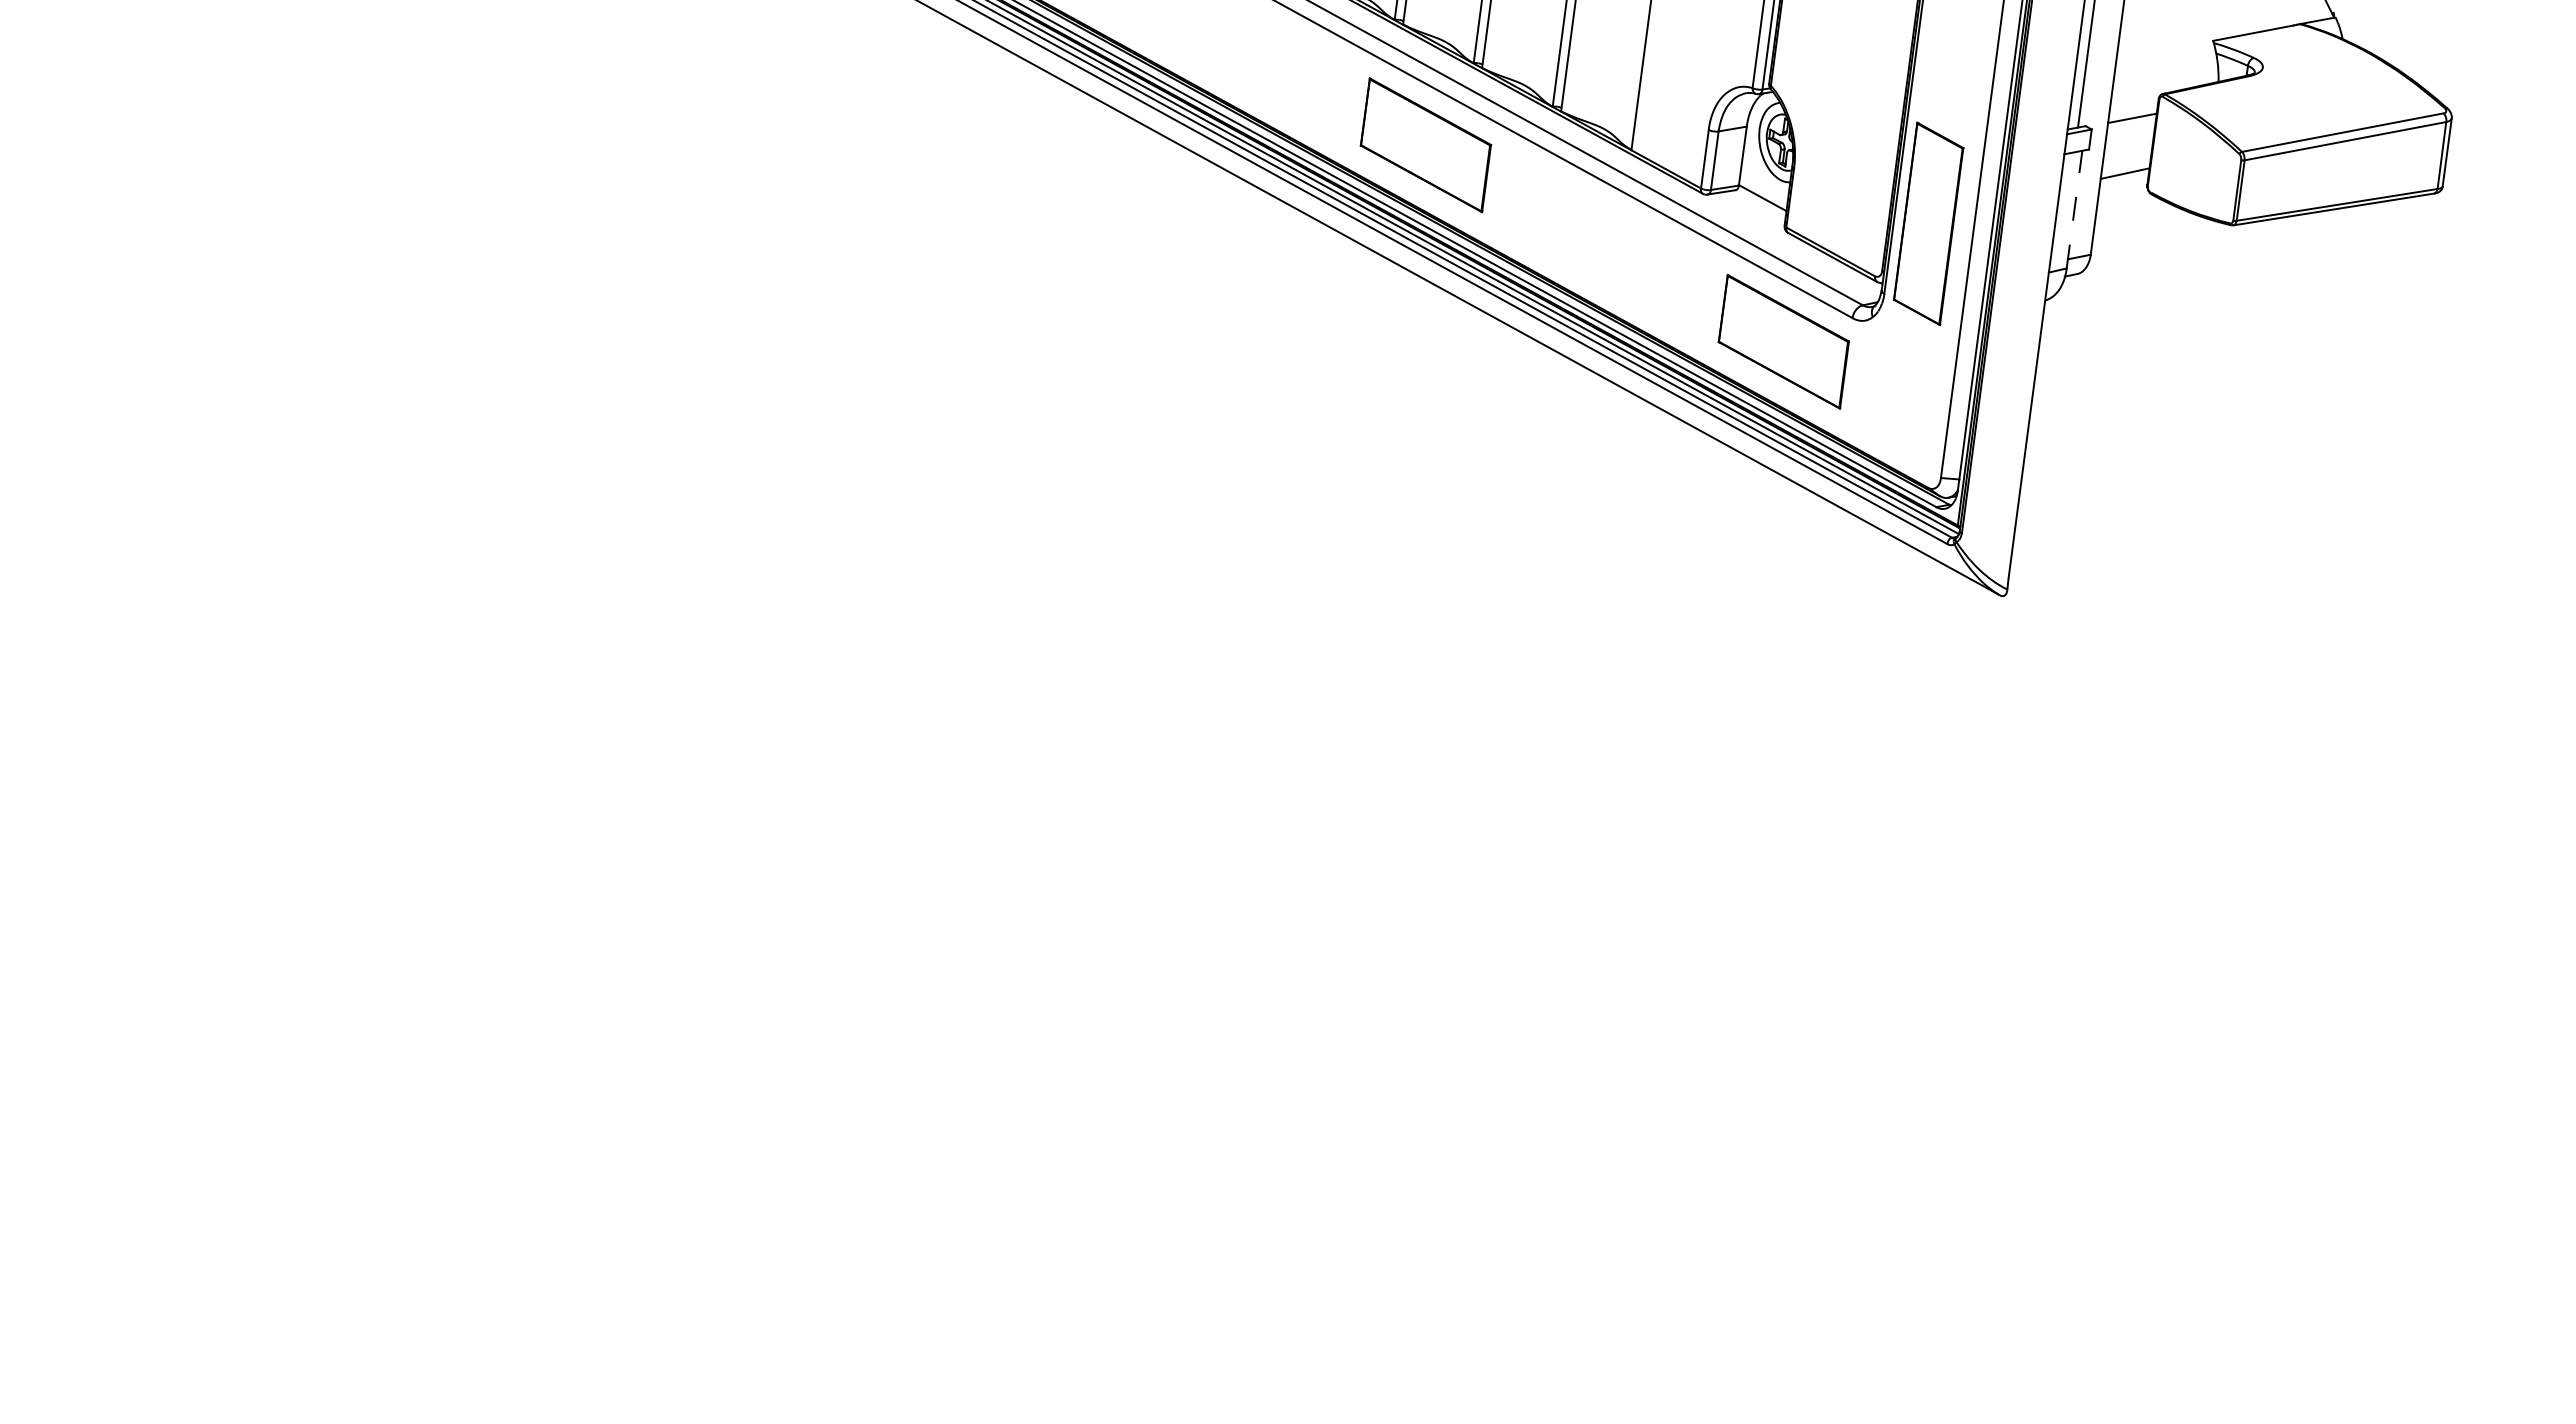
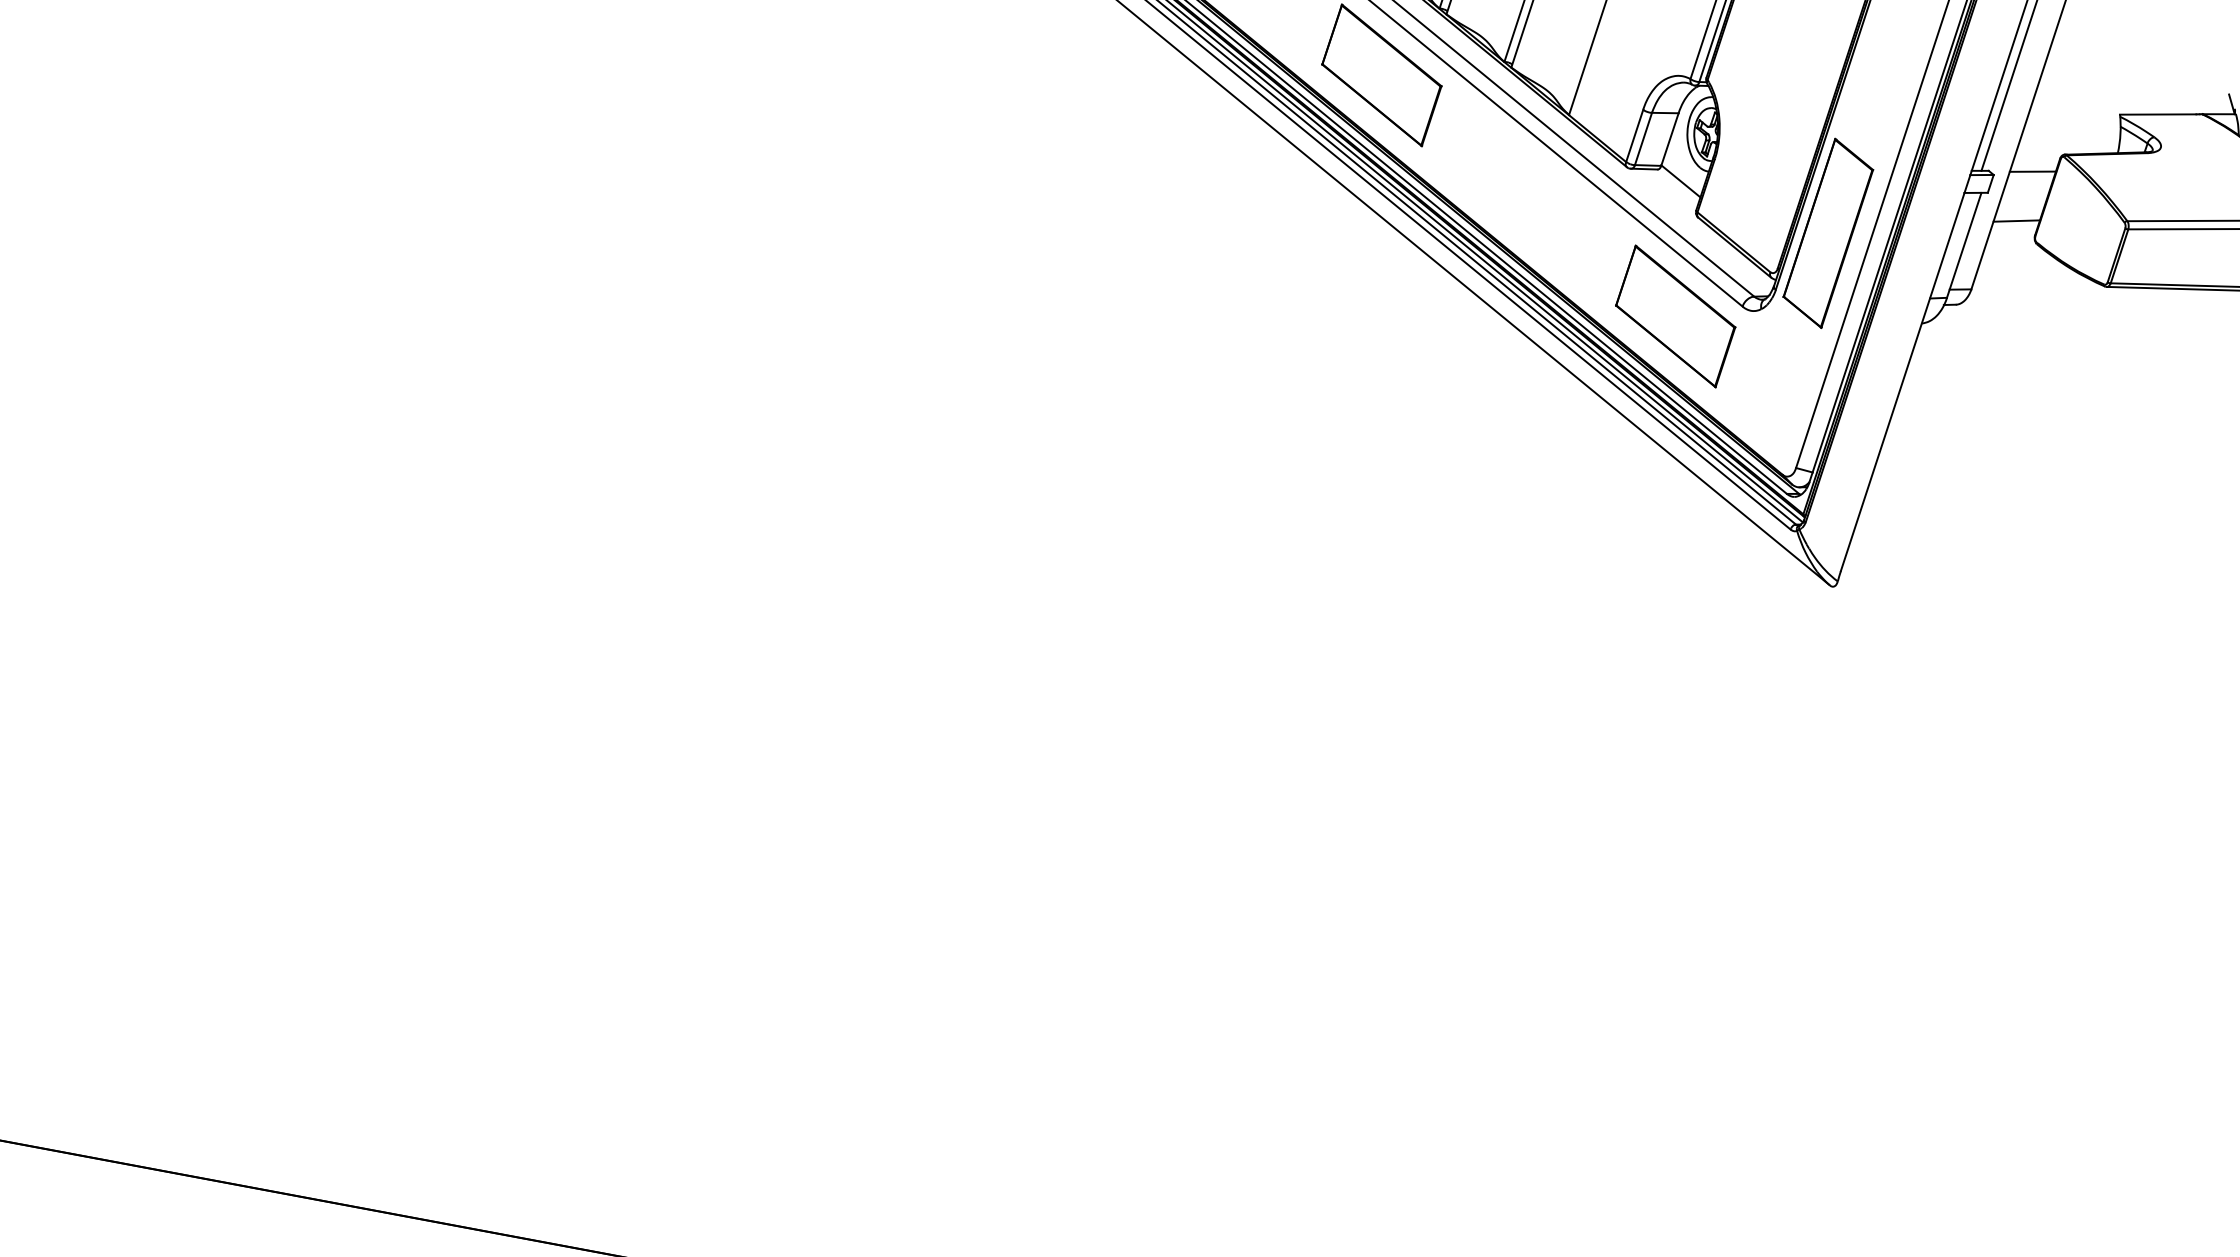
line: (2074, 209) -> (1964, 245), dashed -> solid

